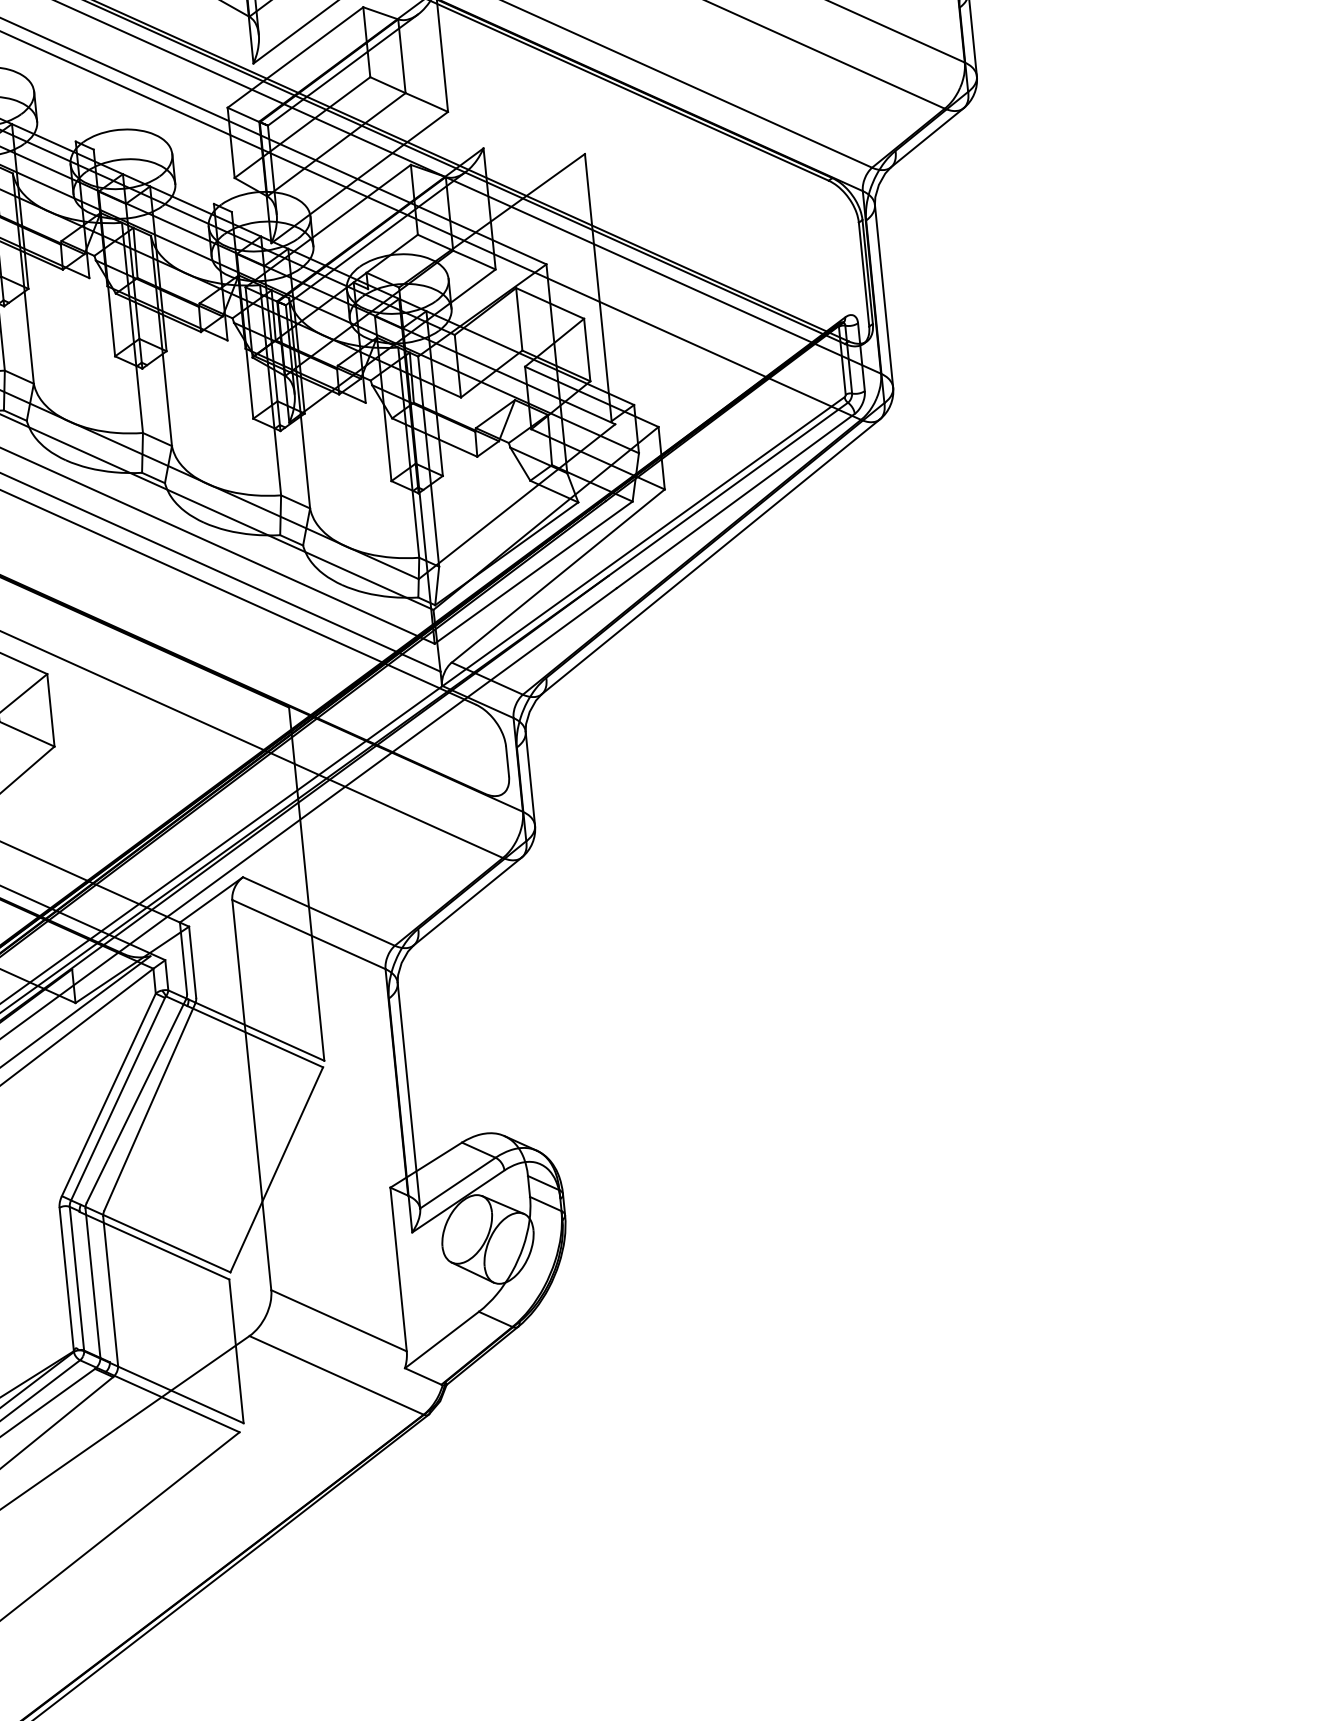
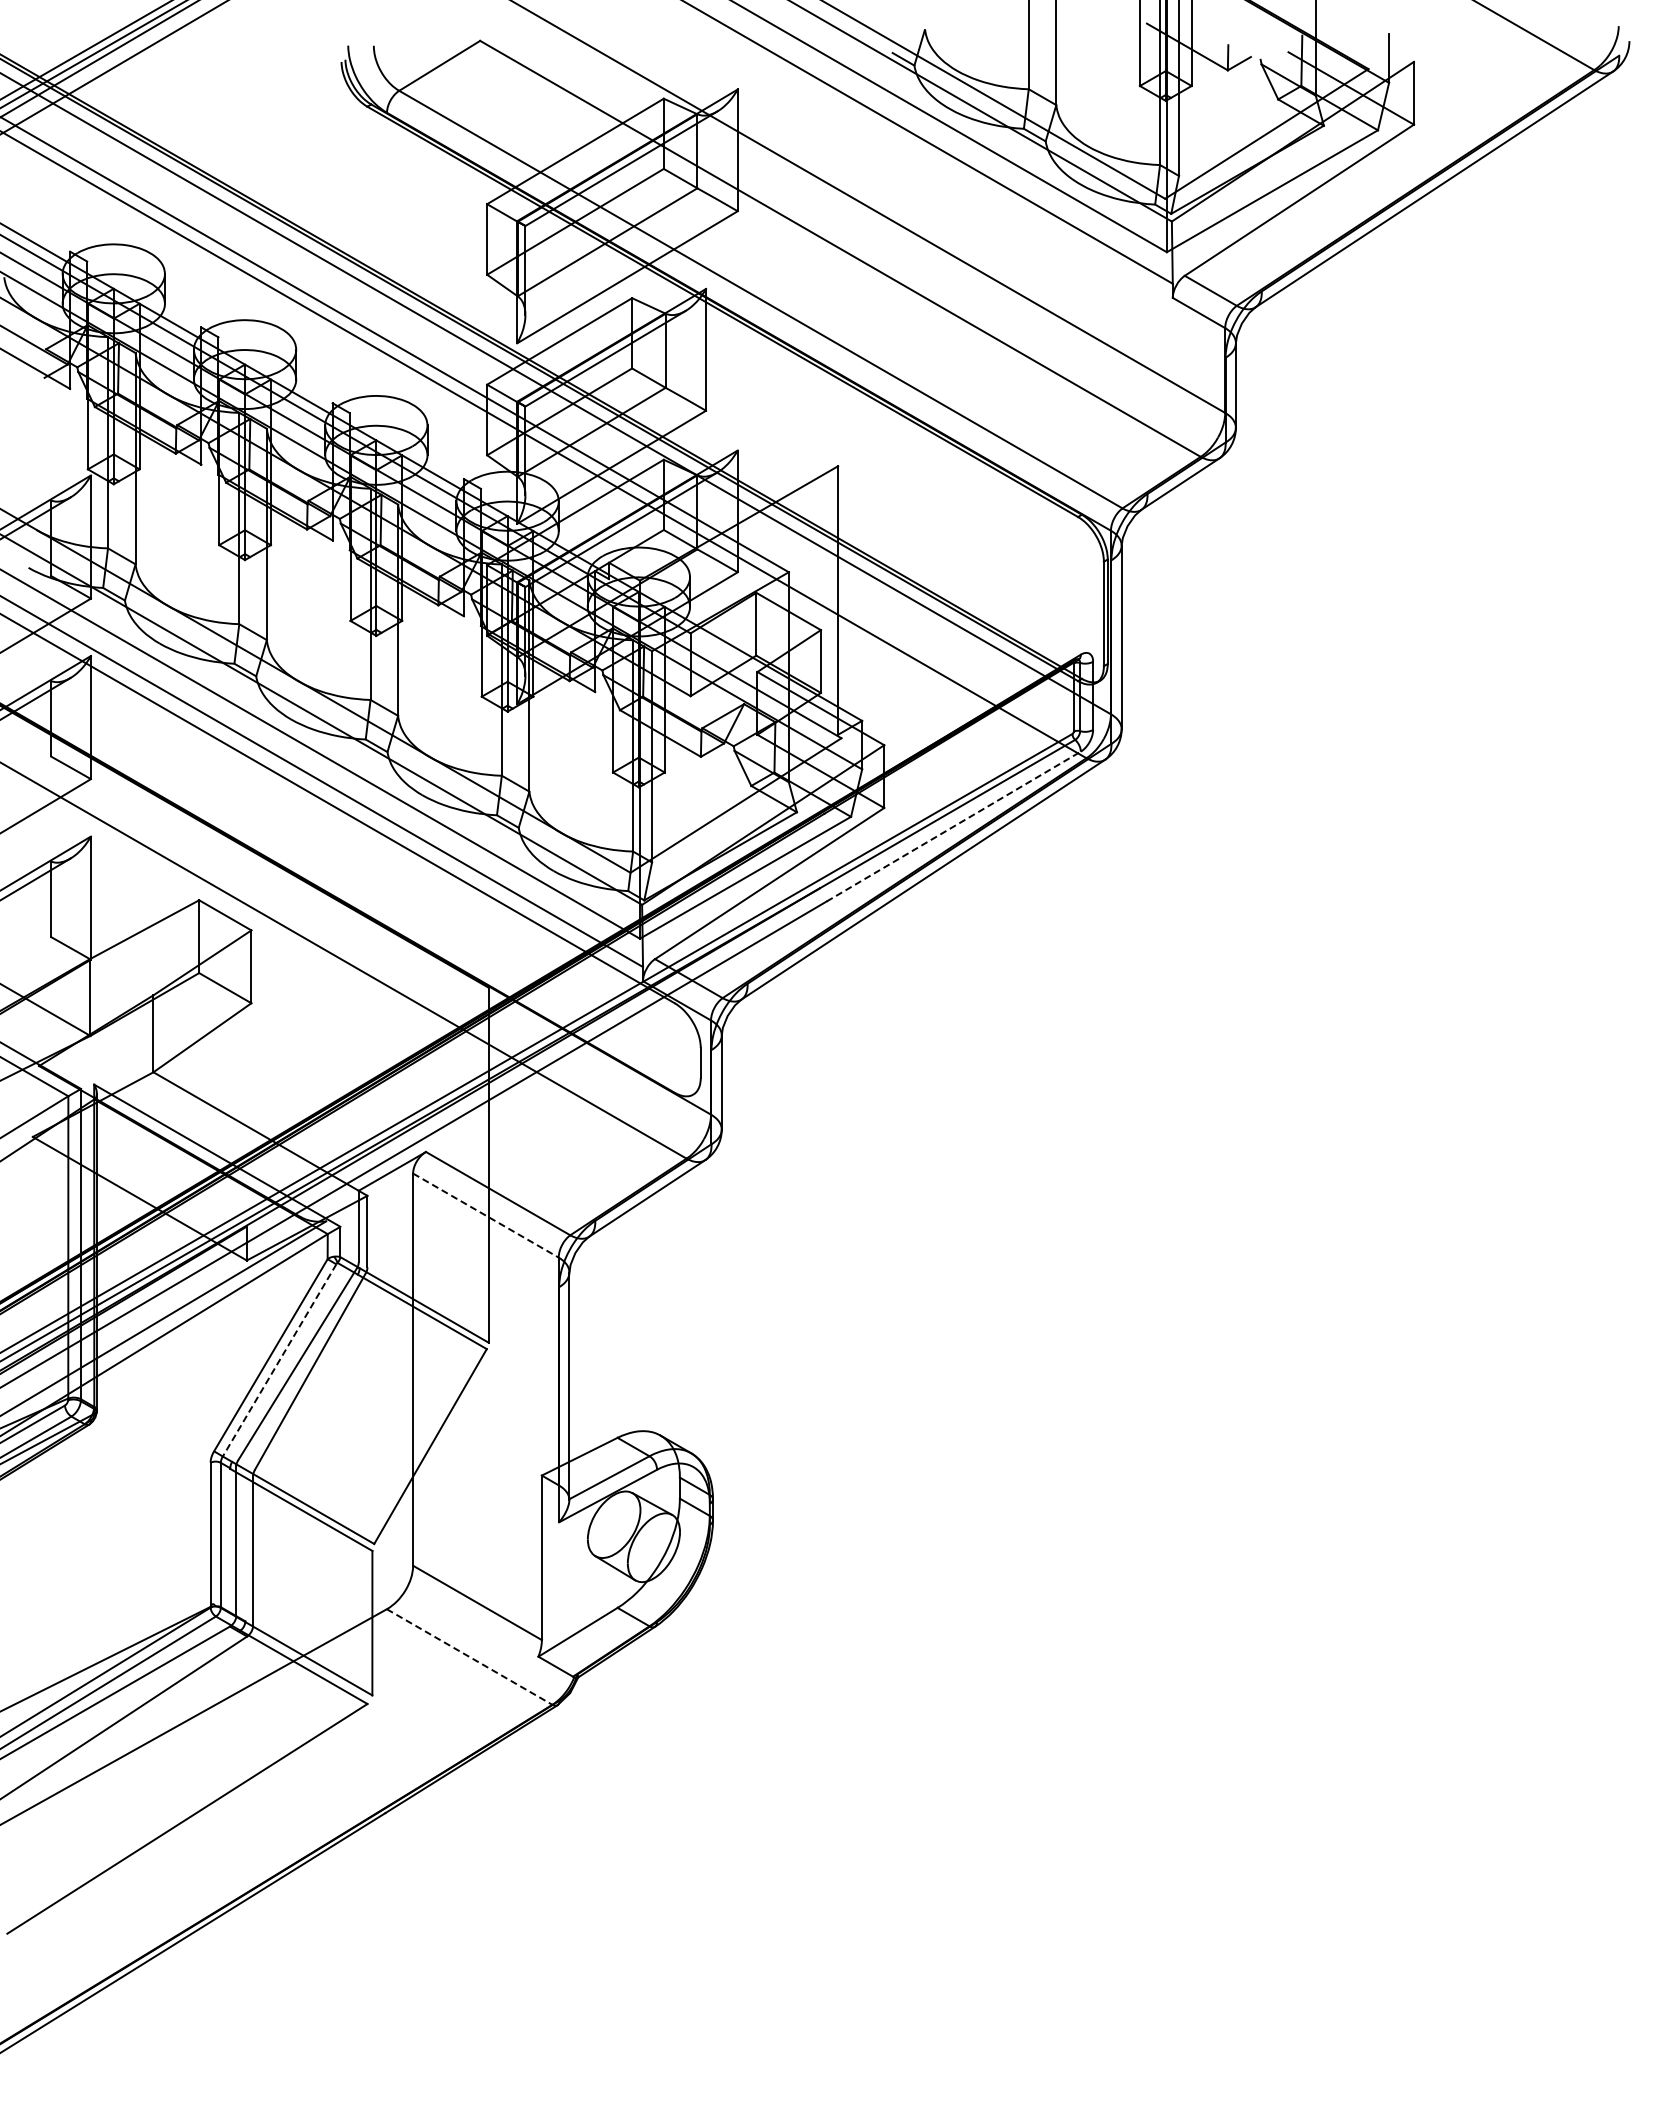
line: (735, 501) -> (953, 826), solid -> dashed
line: (309, 934) -> (486, 1215), solid -> dashed
line: (117, 1099) -> (279, 1360), solid -> dashed
line: (336, 1375) -> (469, 1657), solid -> dashed

